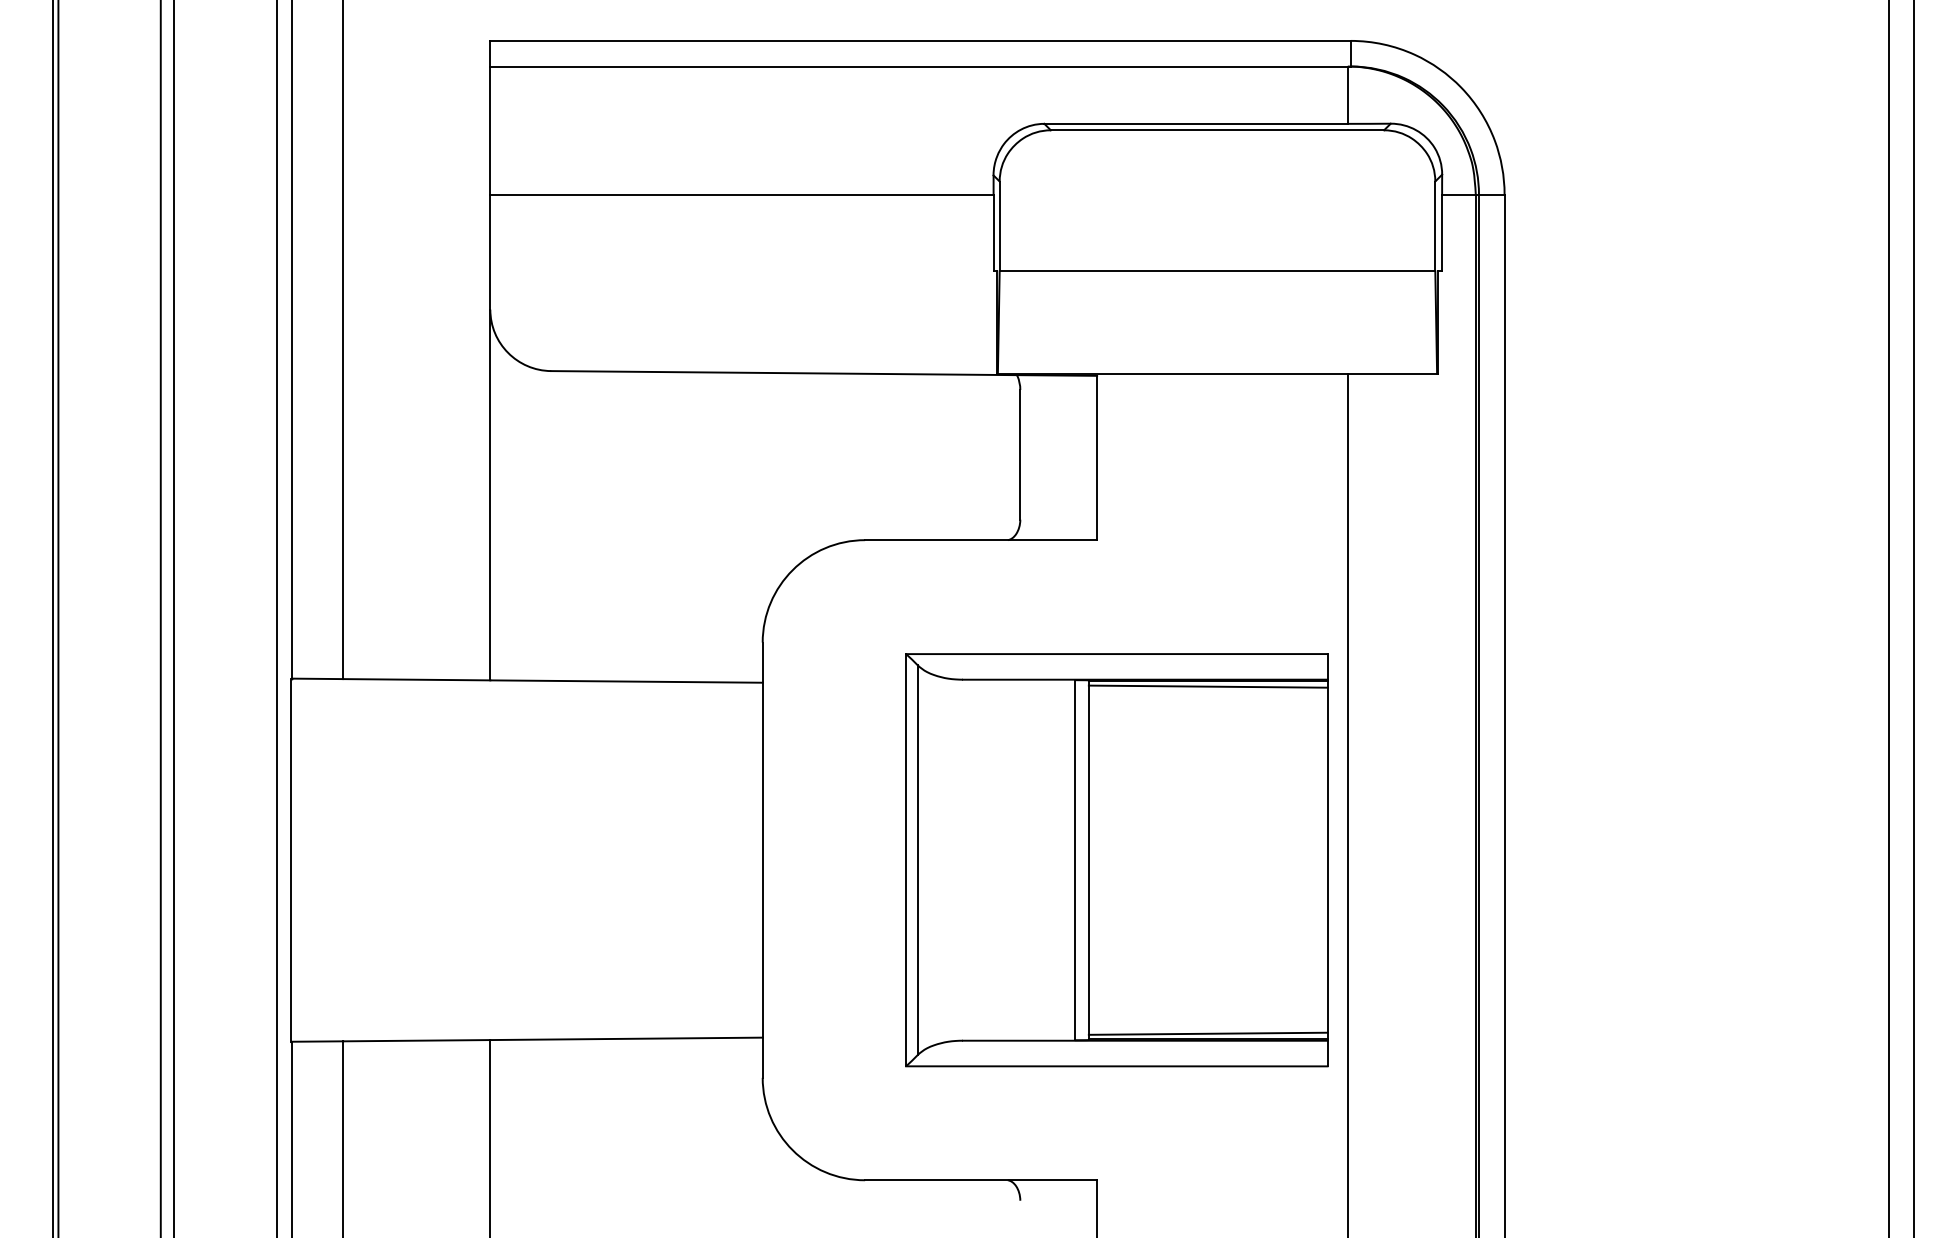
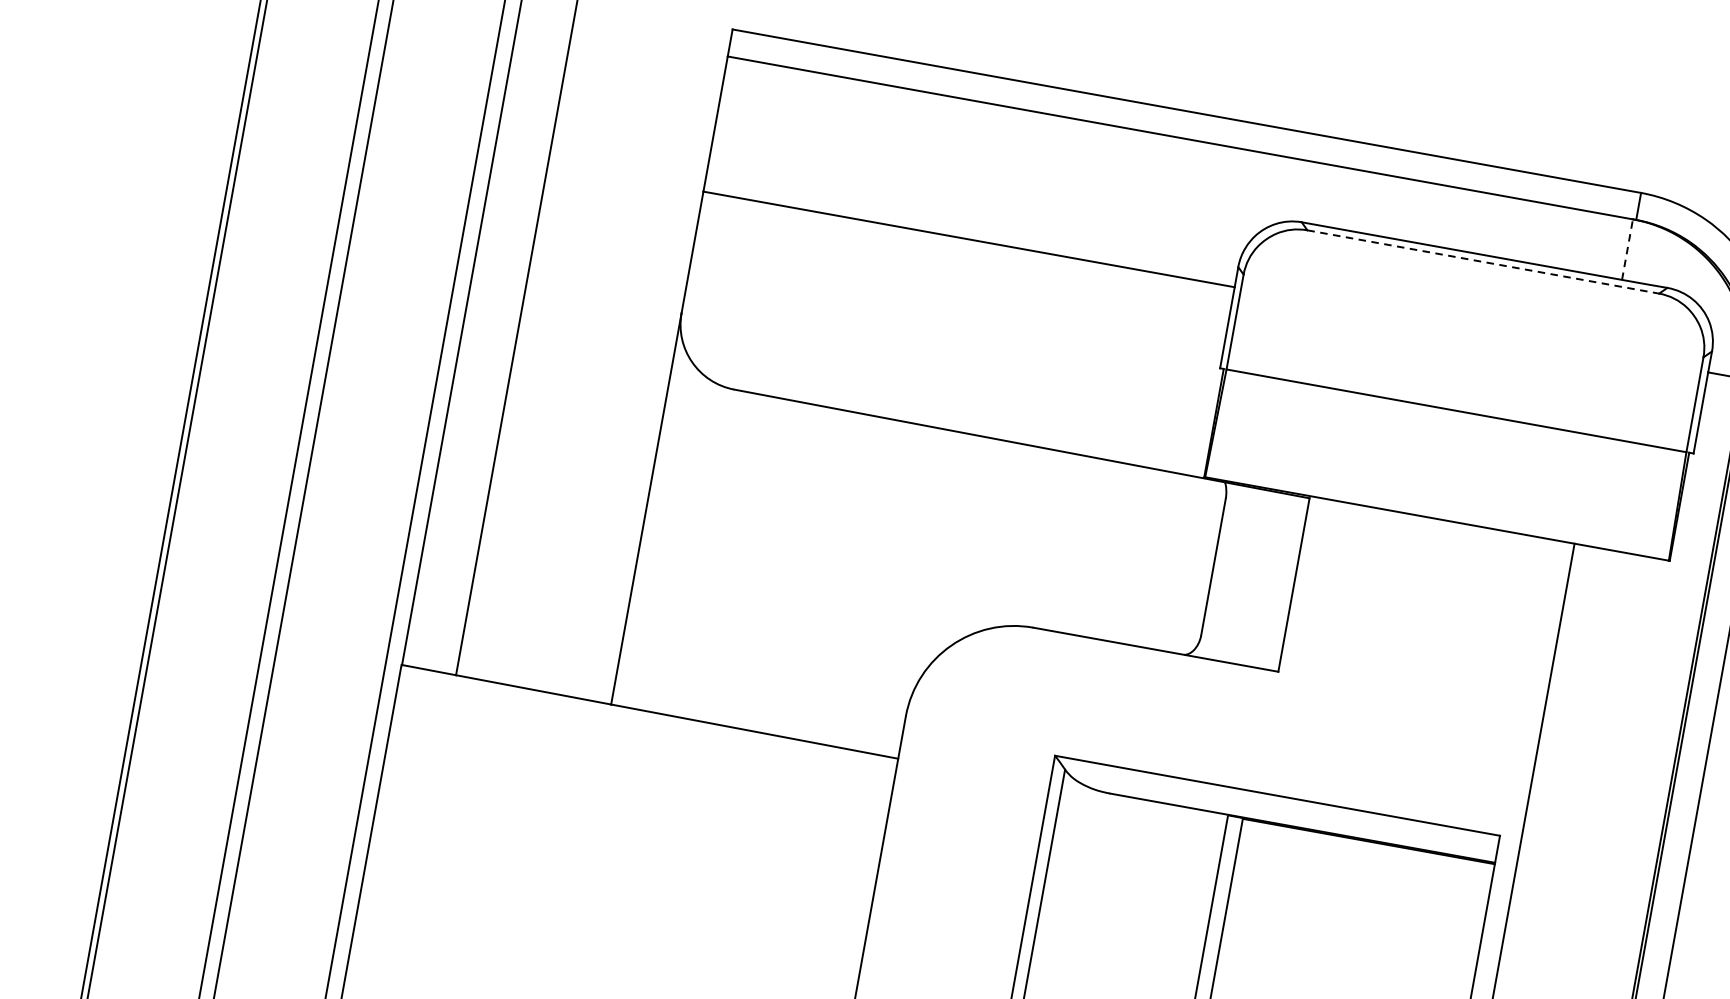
line: (1347, 95) -> (1627, 249), solid -> dashed
line: (1217, 130) -> (1483, 262), solid -> dashed
line: (1207, 686) -> (1367, 847), removed

